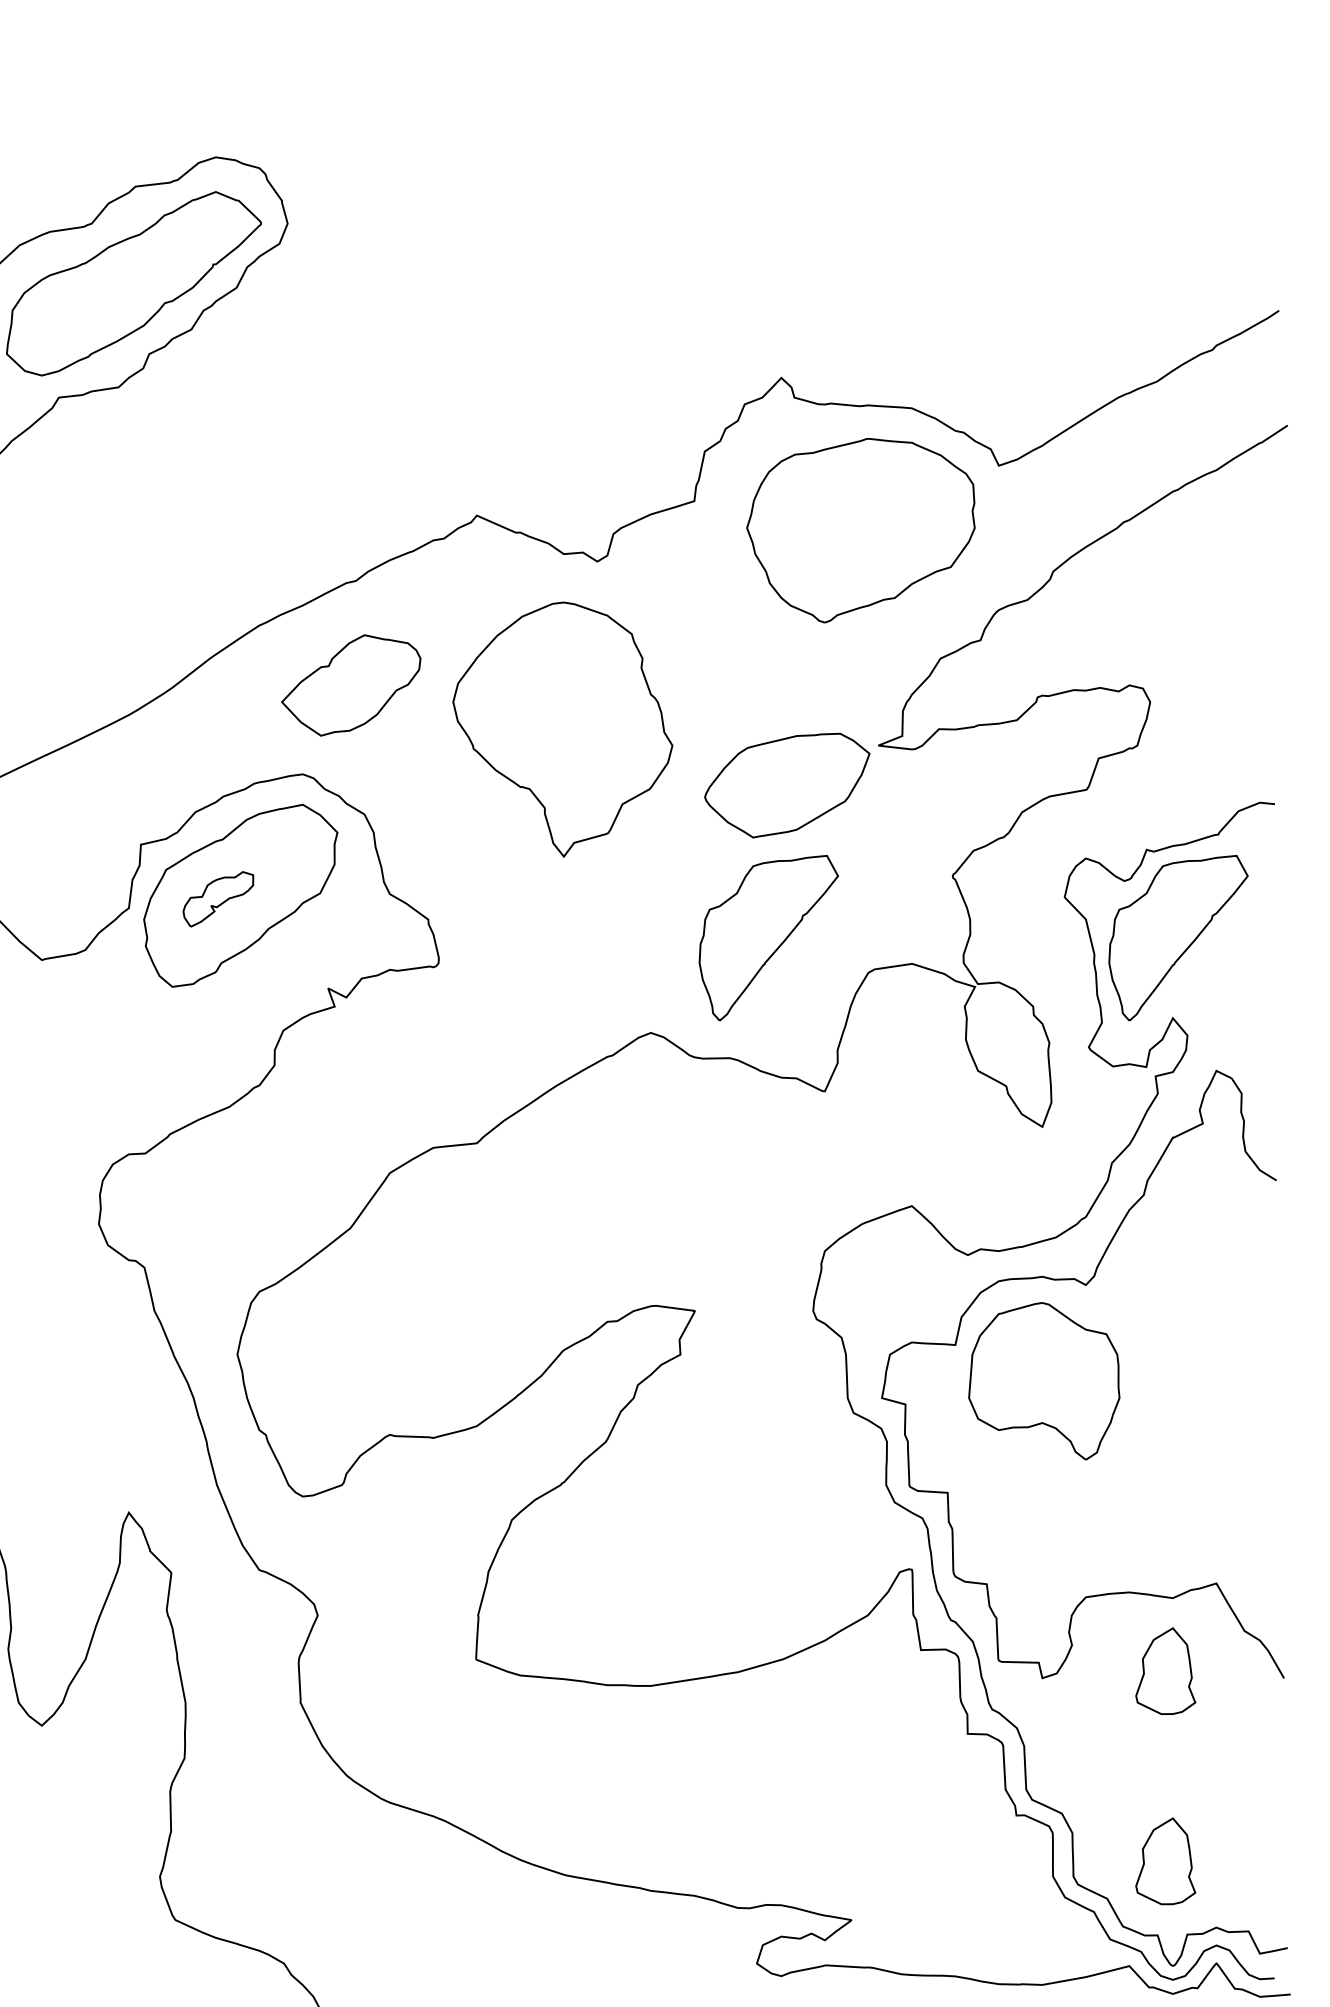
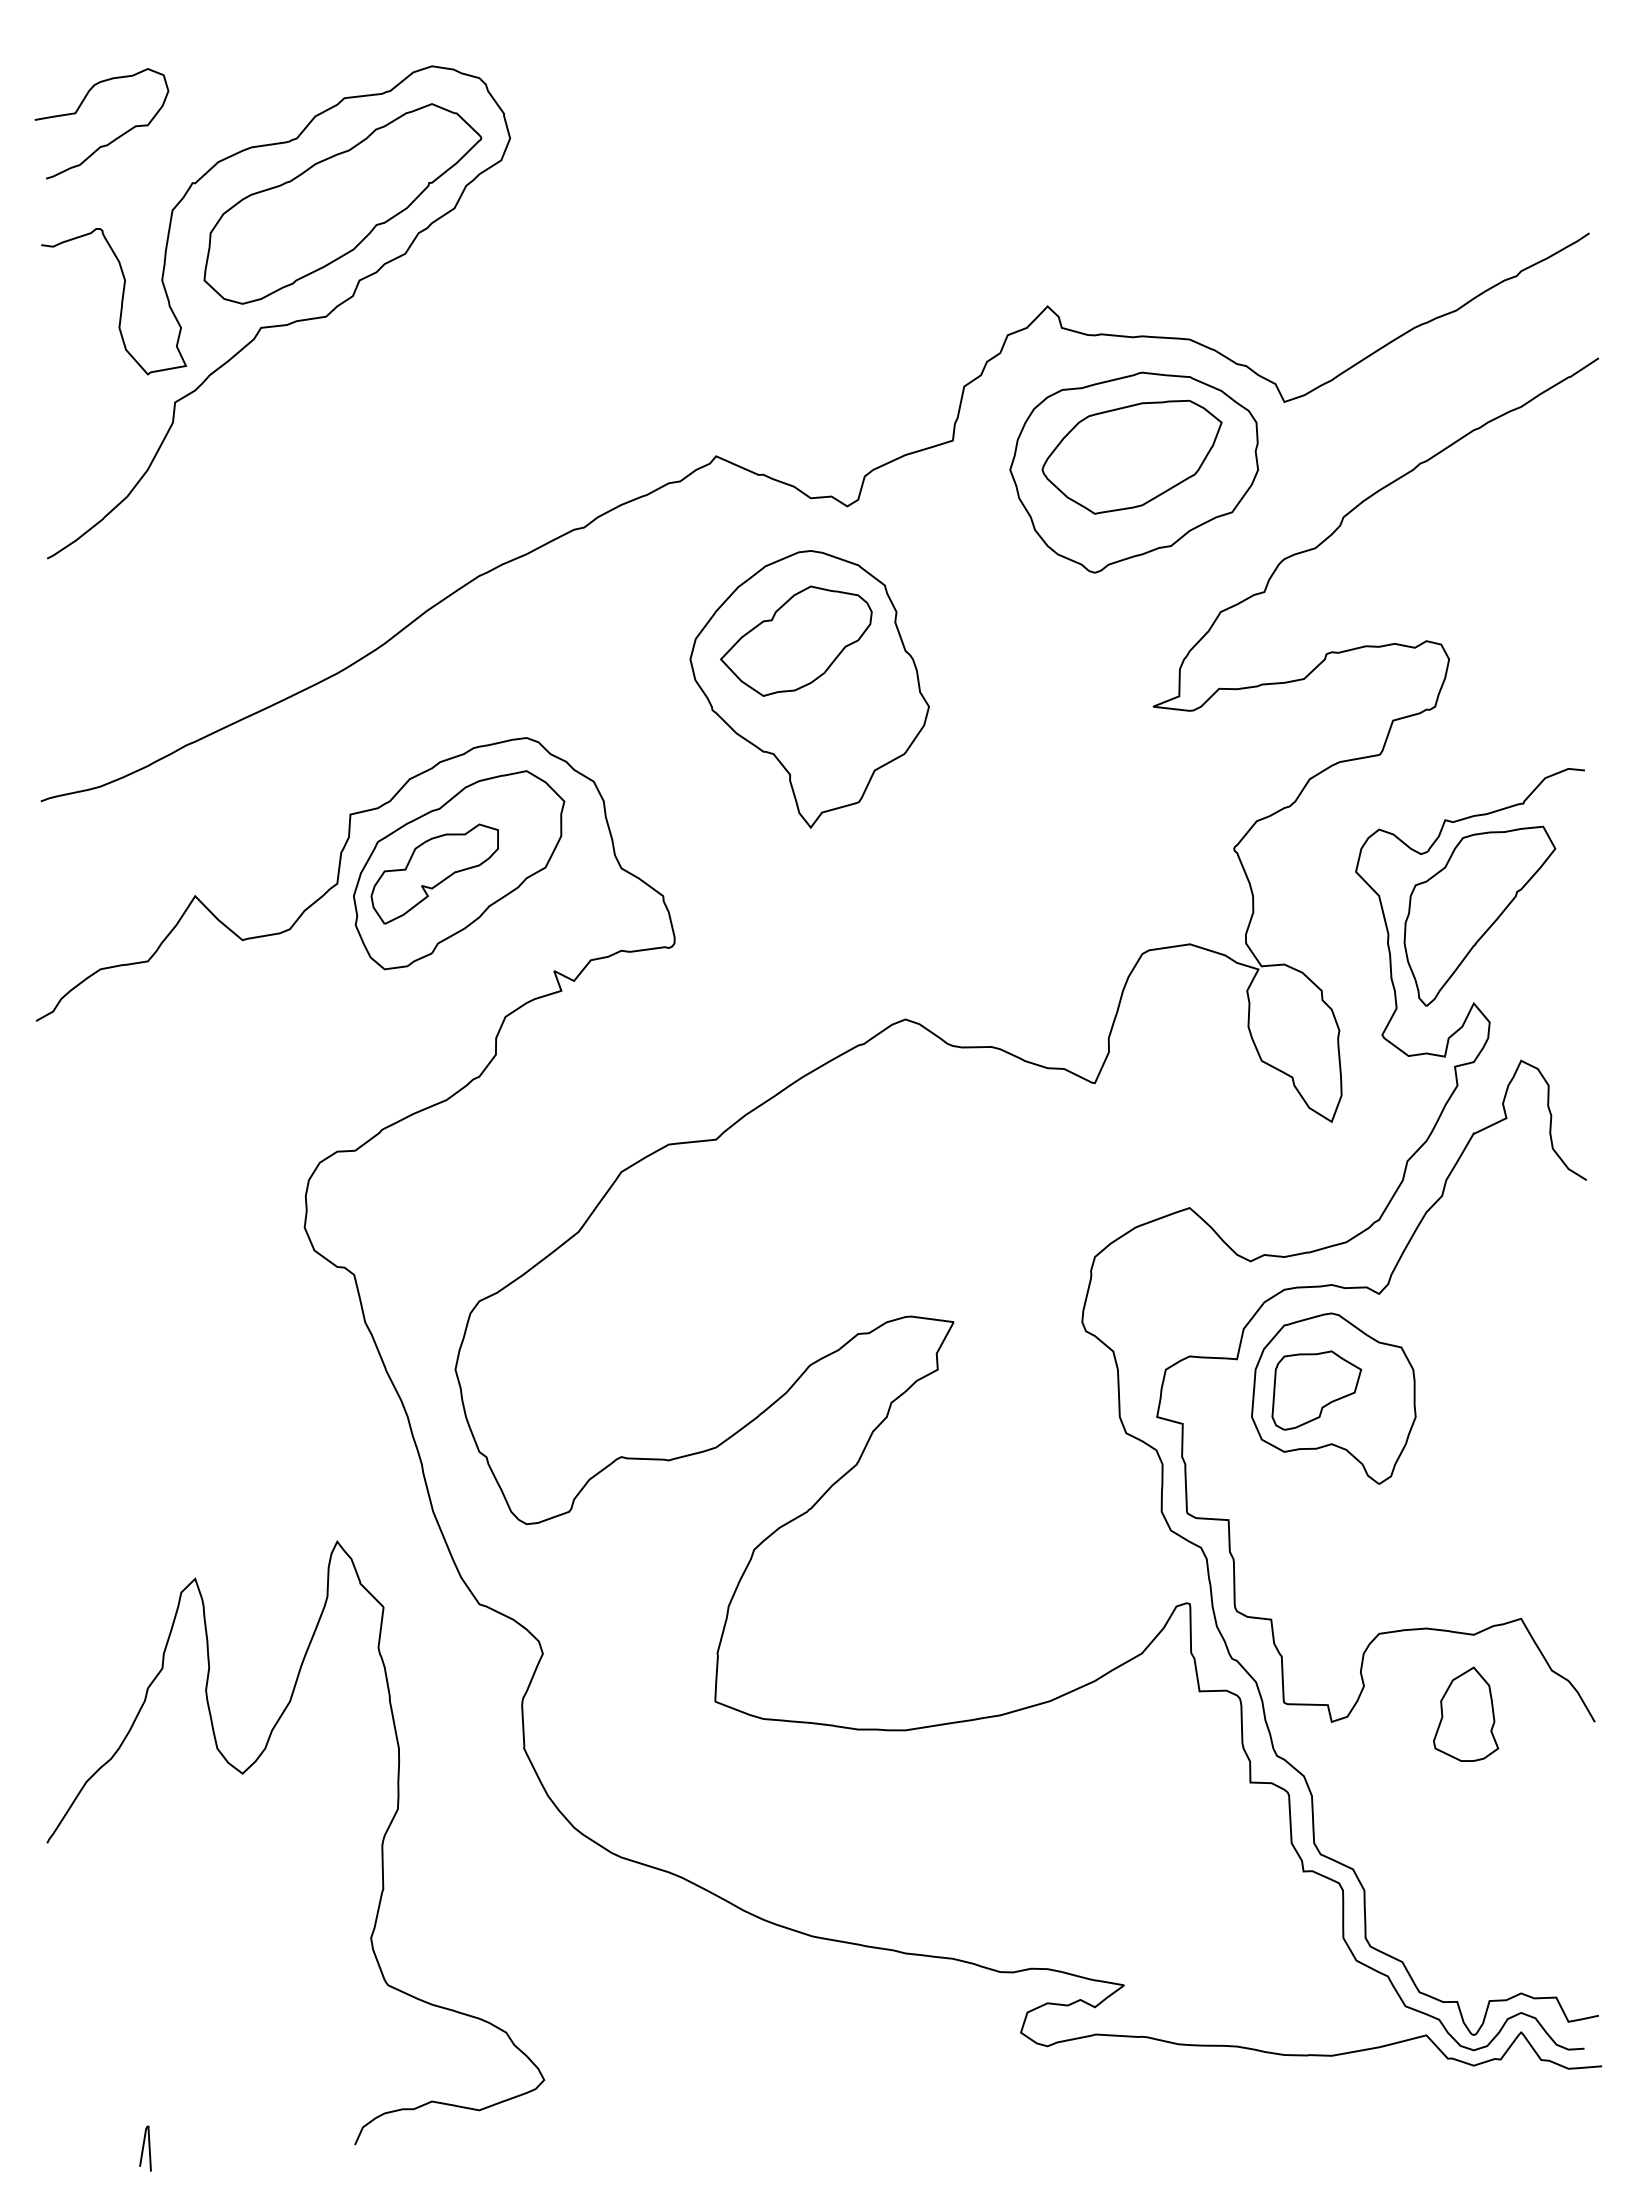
part: (351, 684) -> (796, 640), moved
part: (786, 784) -> (1131, 456), moved
part: (218, 898) -> (434, 873), size x1.67
part: (768, 937) -> (1033, 915), removed
part: (1028, 1373) -> (1316, 1390), added
part: (1166, 1860) -> (1466, 1920), removed

